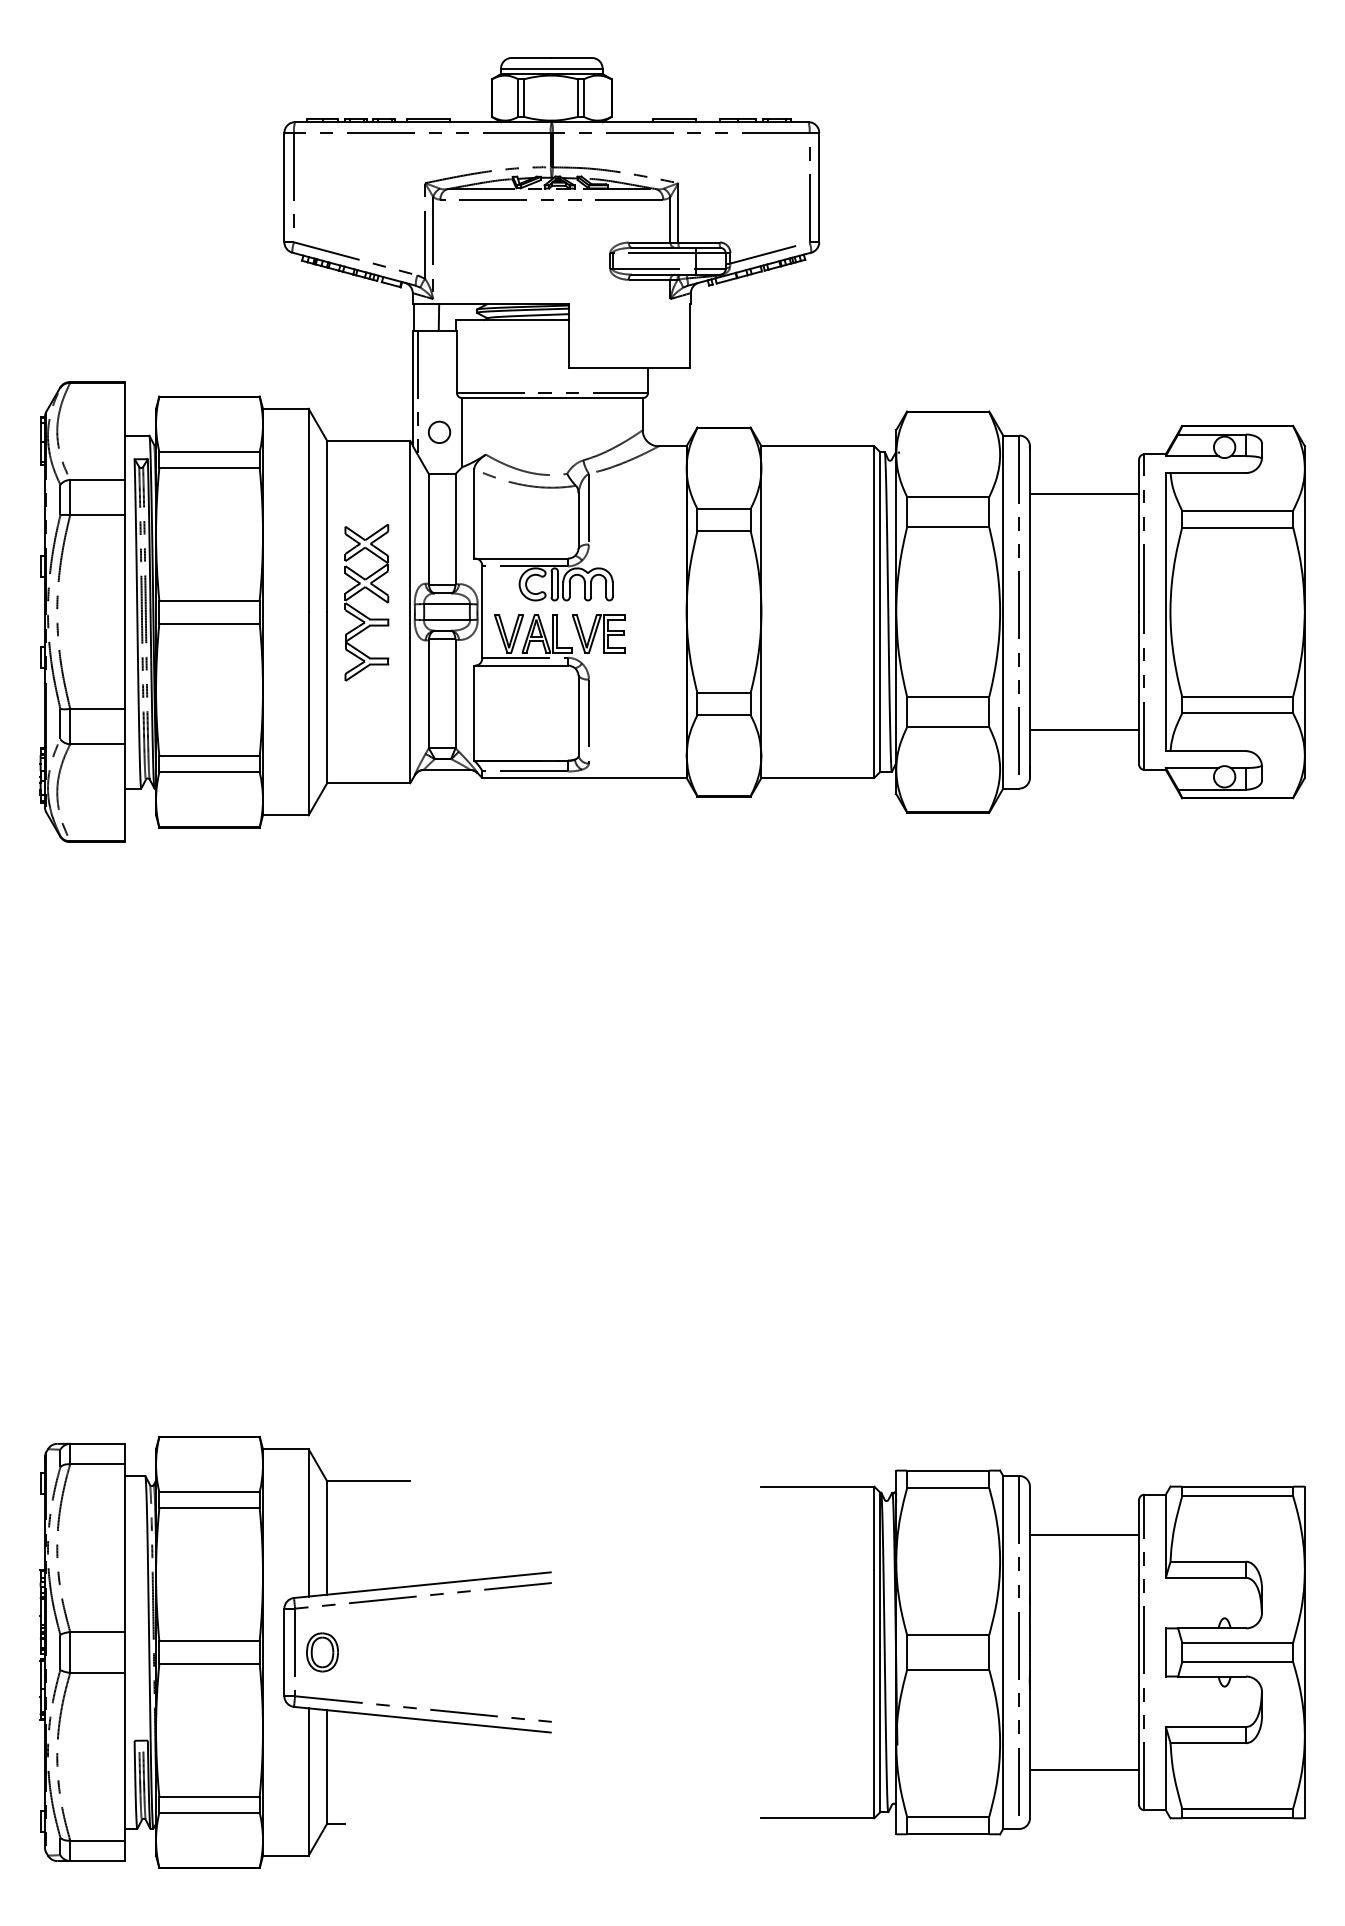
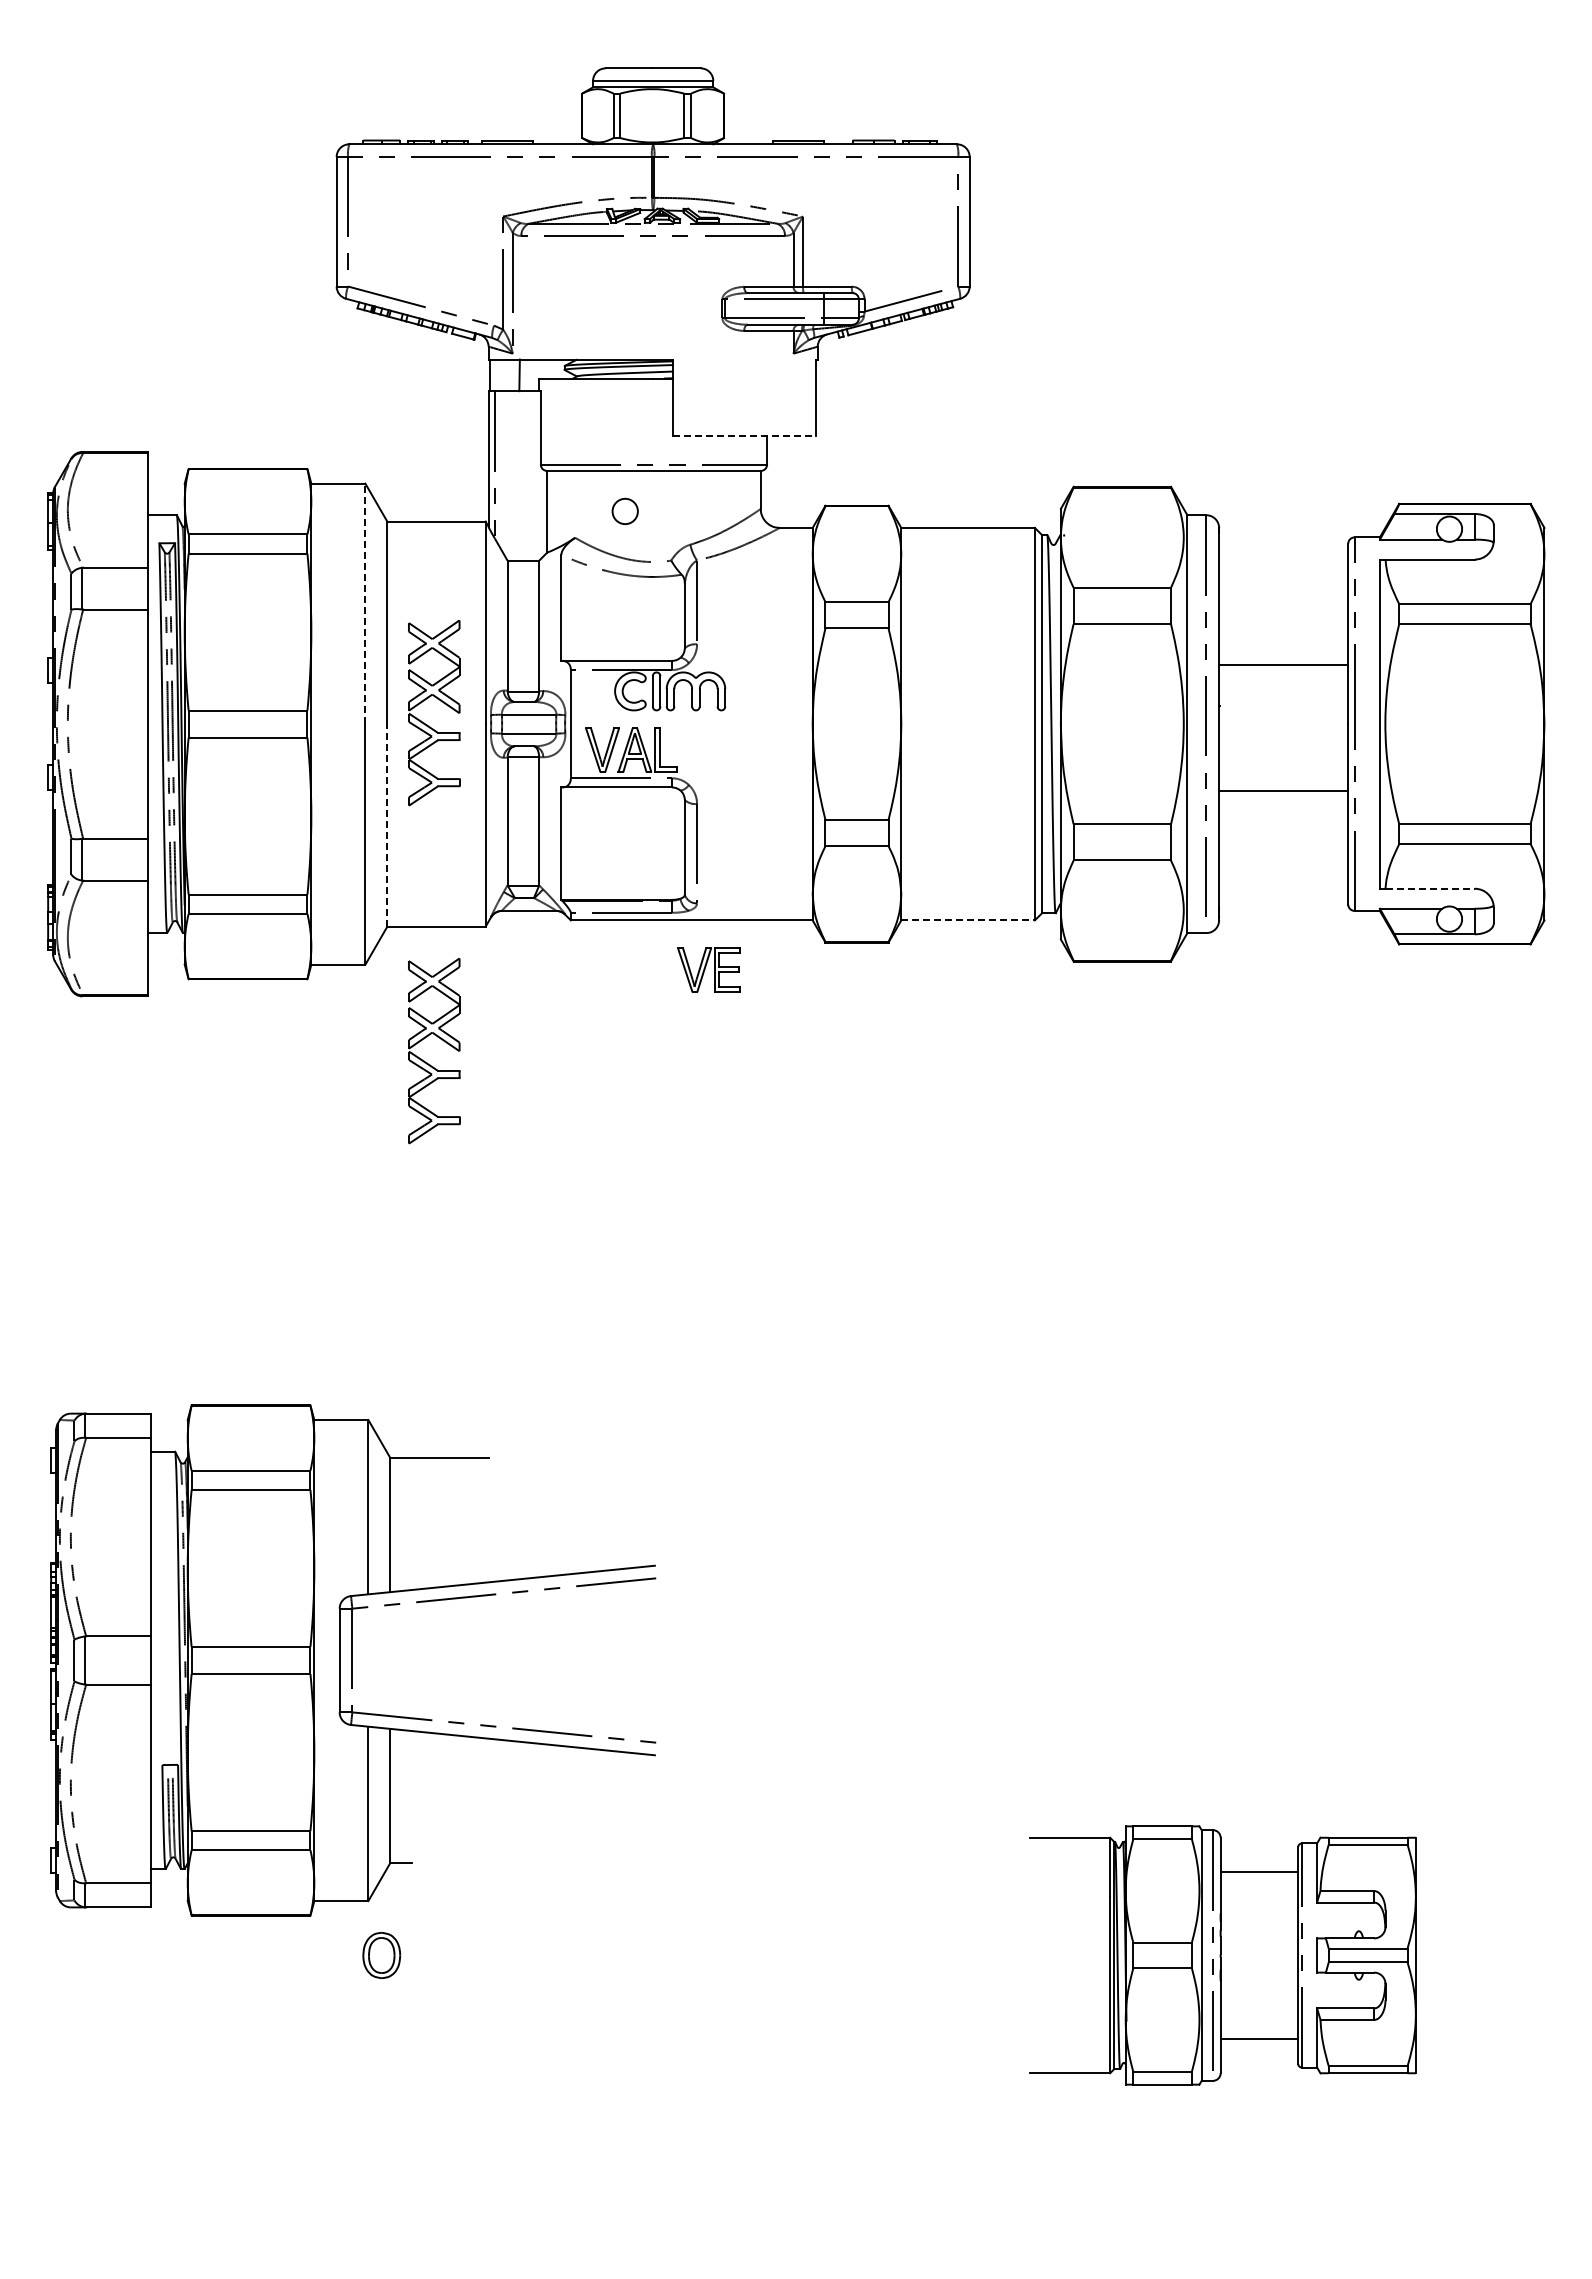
line: (629, 368) -> (745, 435), solid -> dashed
circle: (438, 431) -> (624, 510), moved
line: (1084, 494) -> (1283, 664), moved
line: (308, 510) -> (365, 603), solid -> dashed
part: (598, 633) -> (708, 969), moved
line: (327, 696) -> (387, 824), solid -> dashed
line: (1084, 729) -> (1283, 791), moved
line: (1208, 750) -> (1430, 888), solid -> dashed
line: (818, 777) -> (968, 920), solid -> dashed
part: (361, 897) -> (427, 1062), added
part: (296, 1652) -> (353, 1660), moved
part: (1032, 1652) -> (1222, 1955), size x0.6

